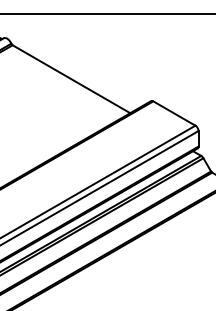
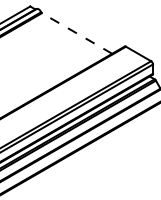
line: (72, 79) -> (77, 33), solid -> dashed

